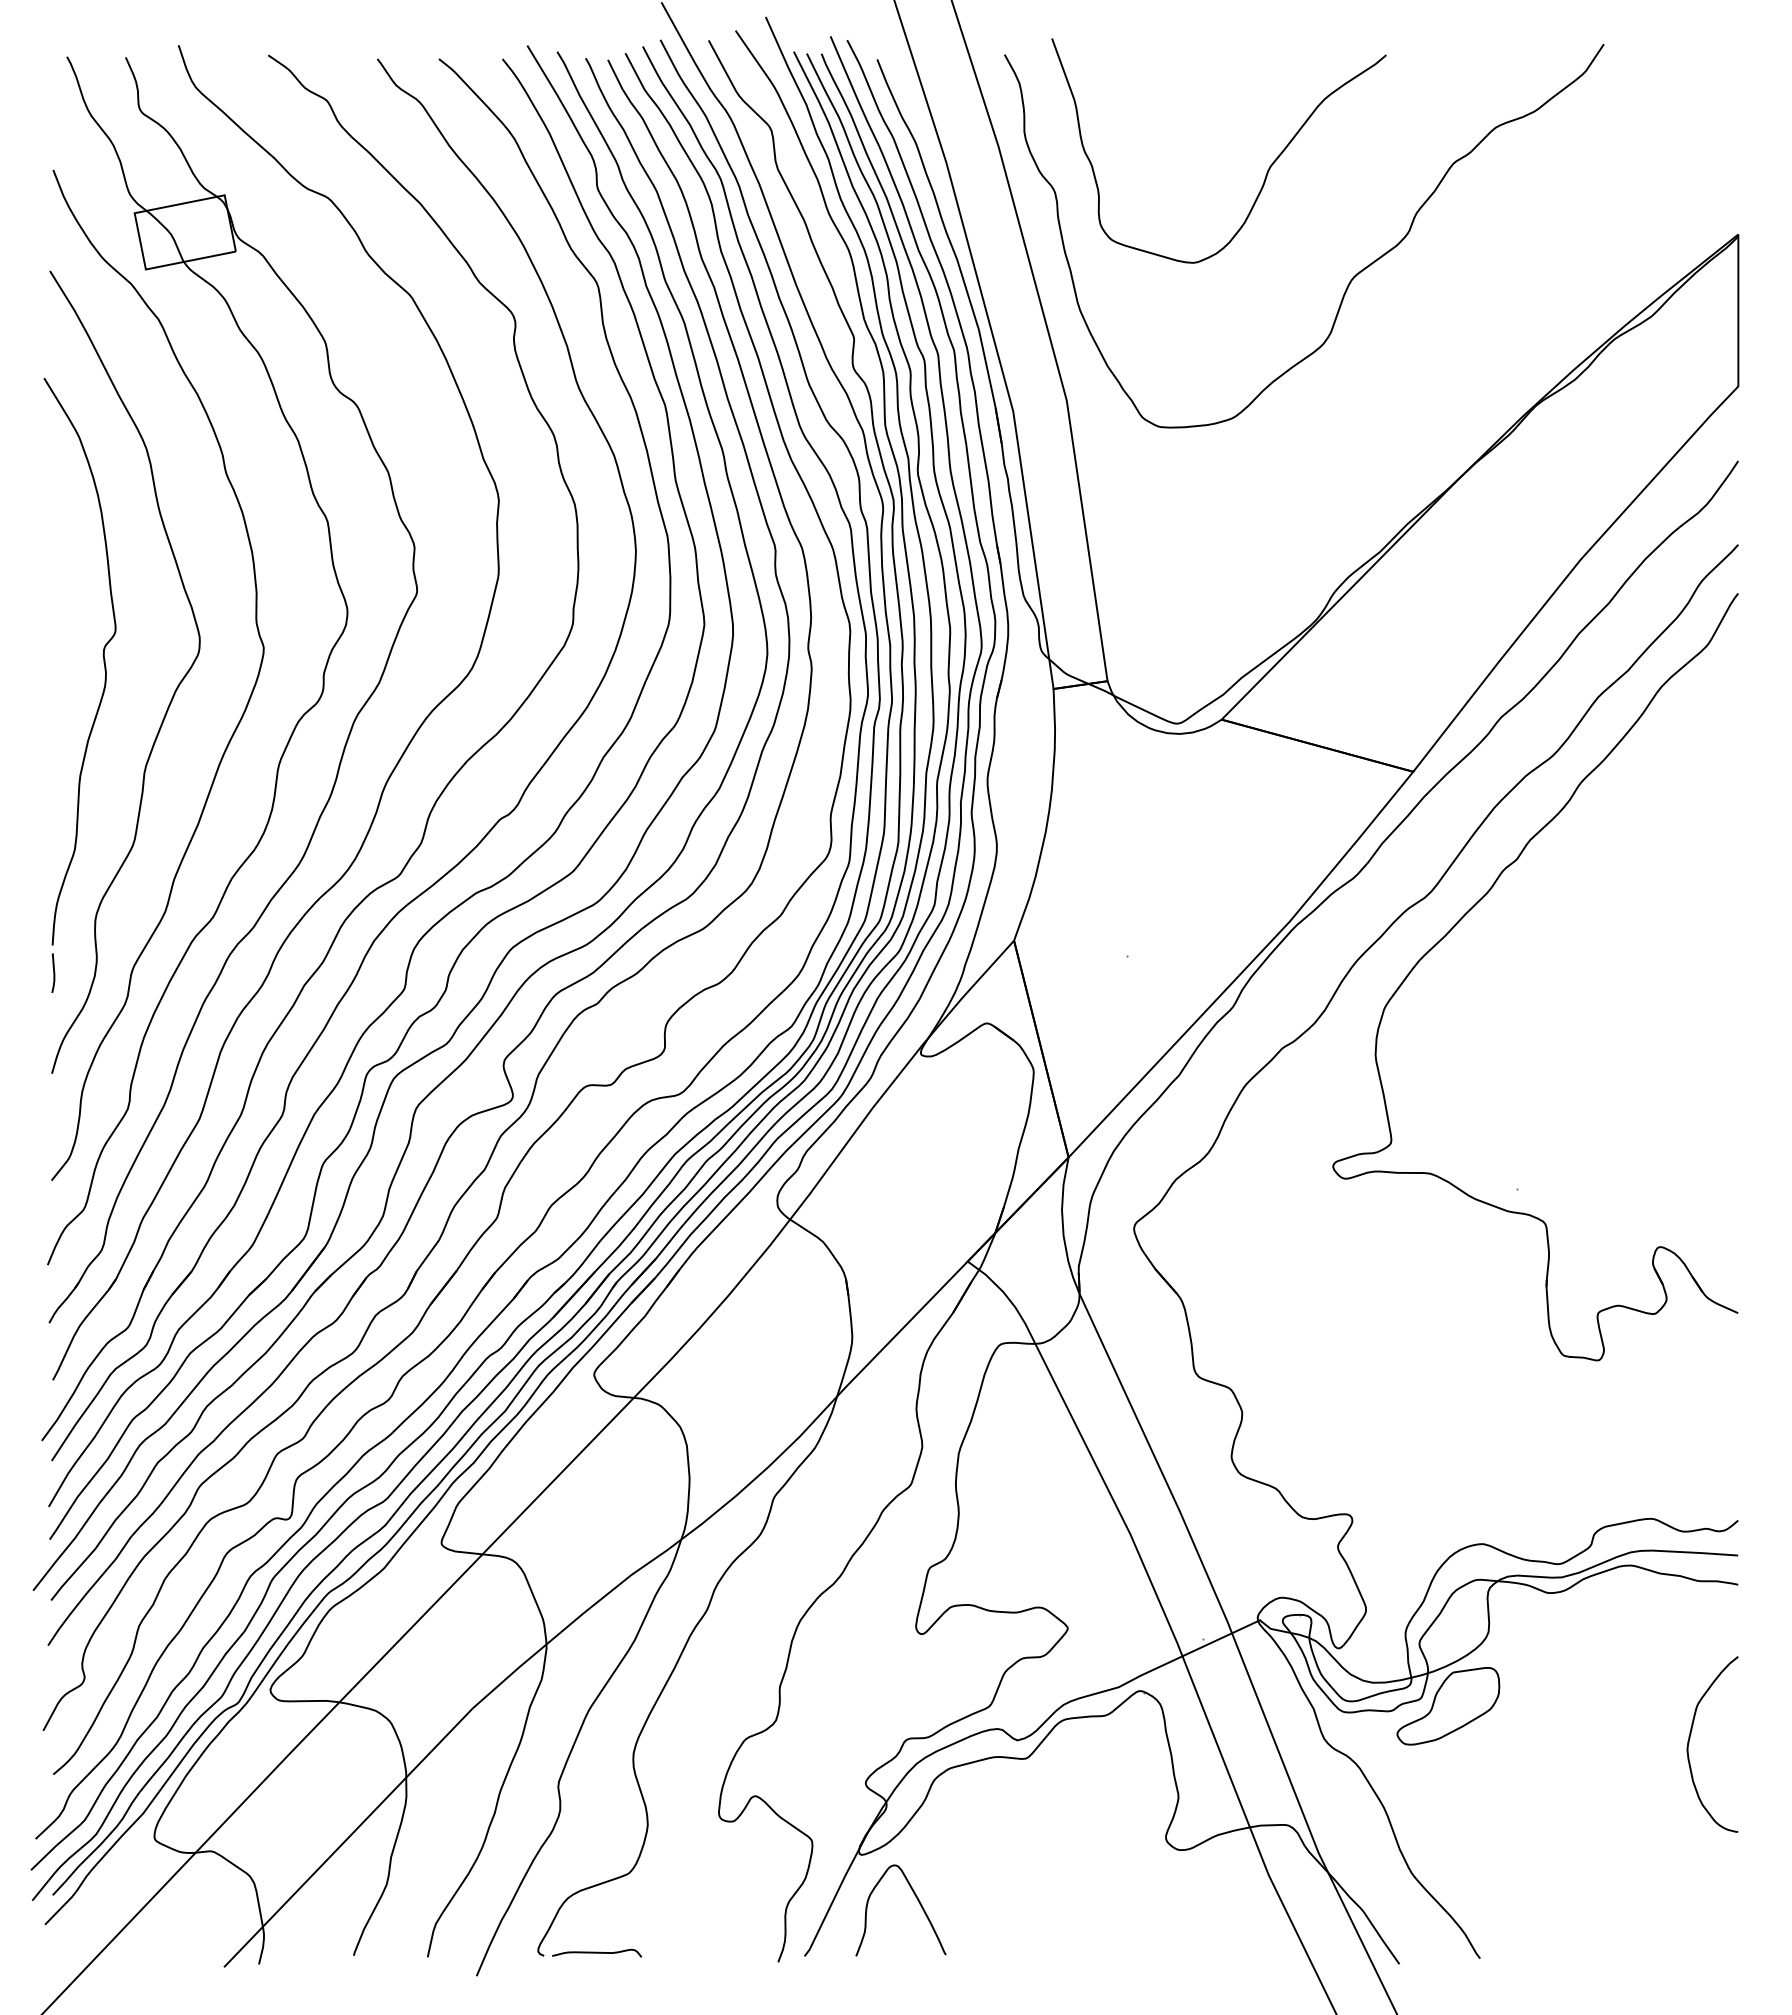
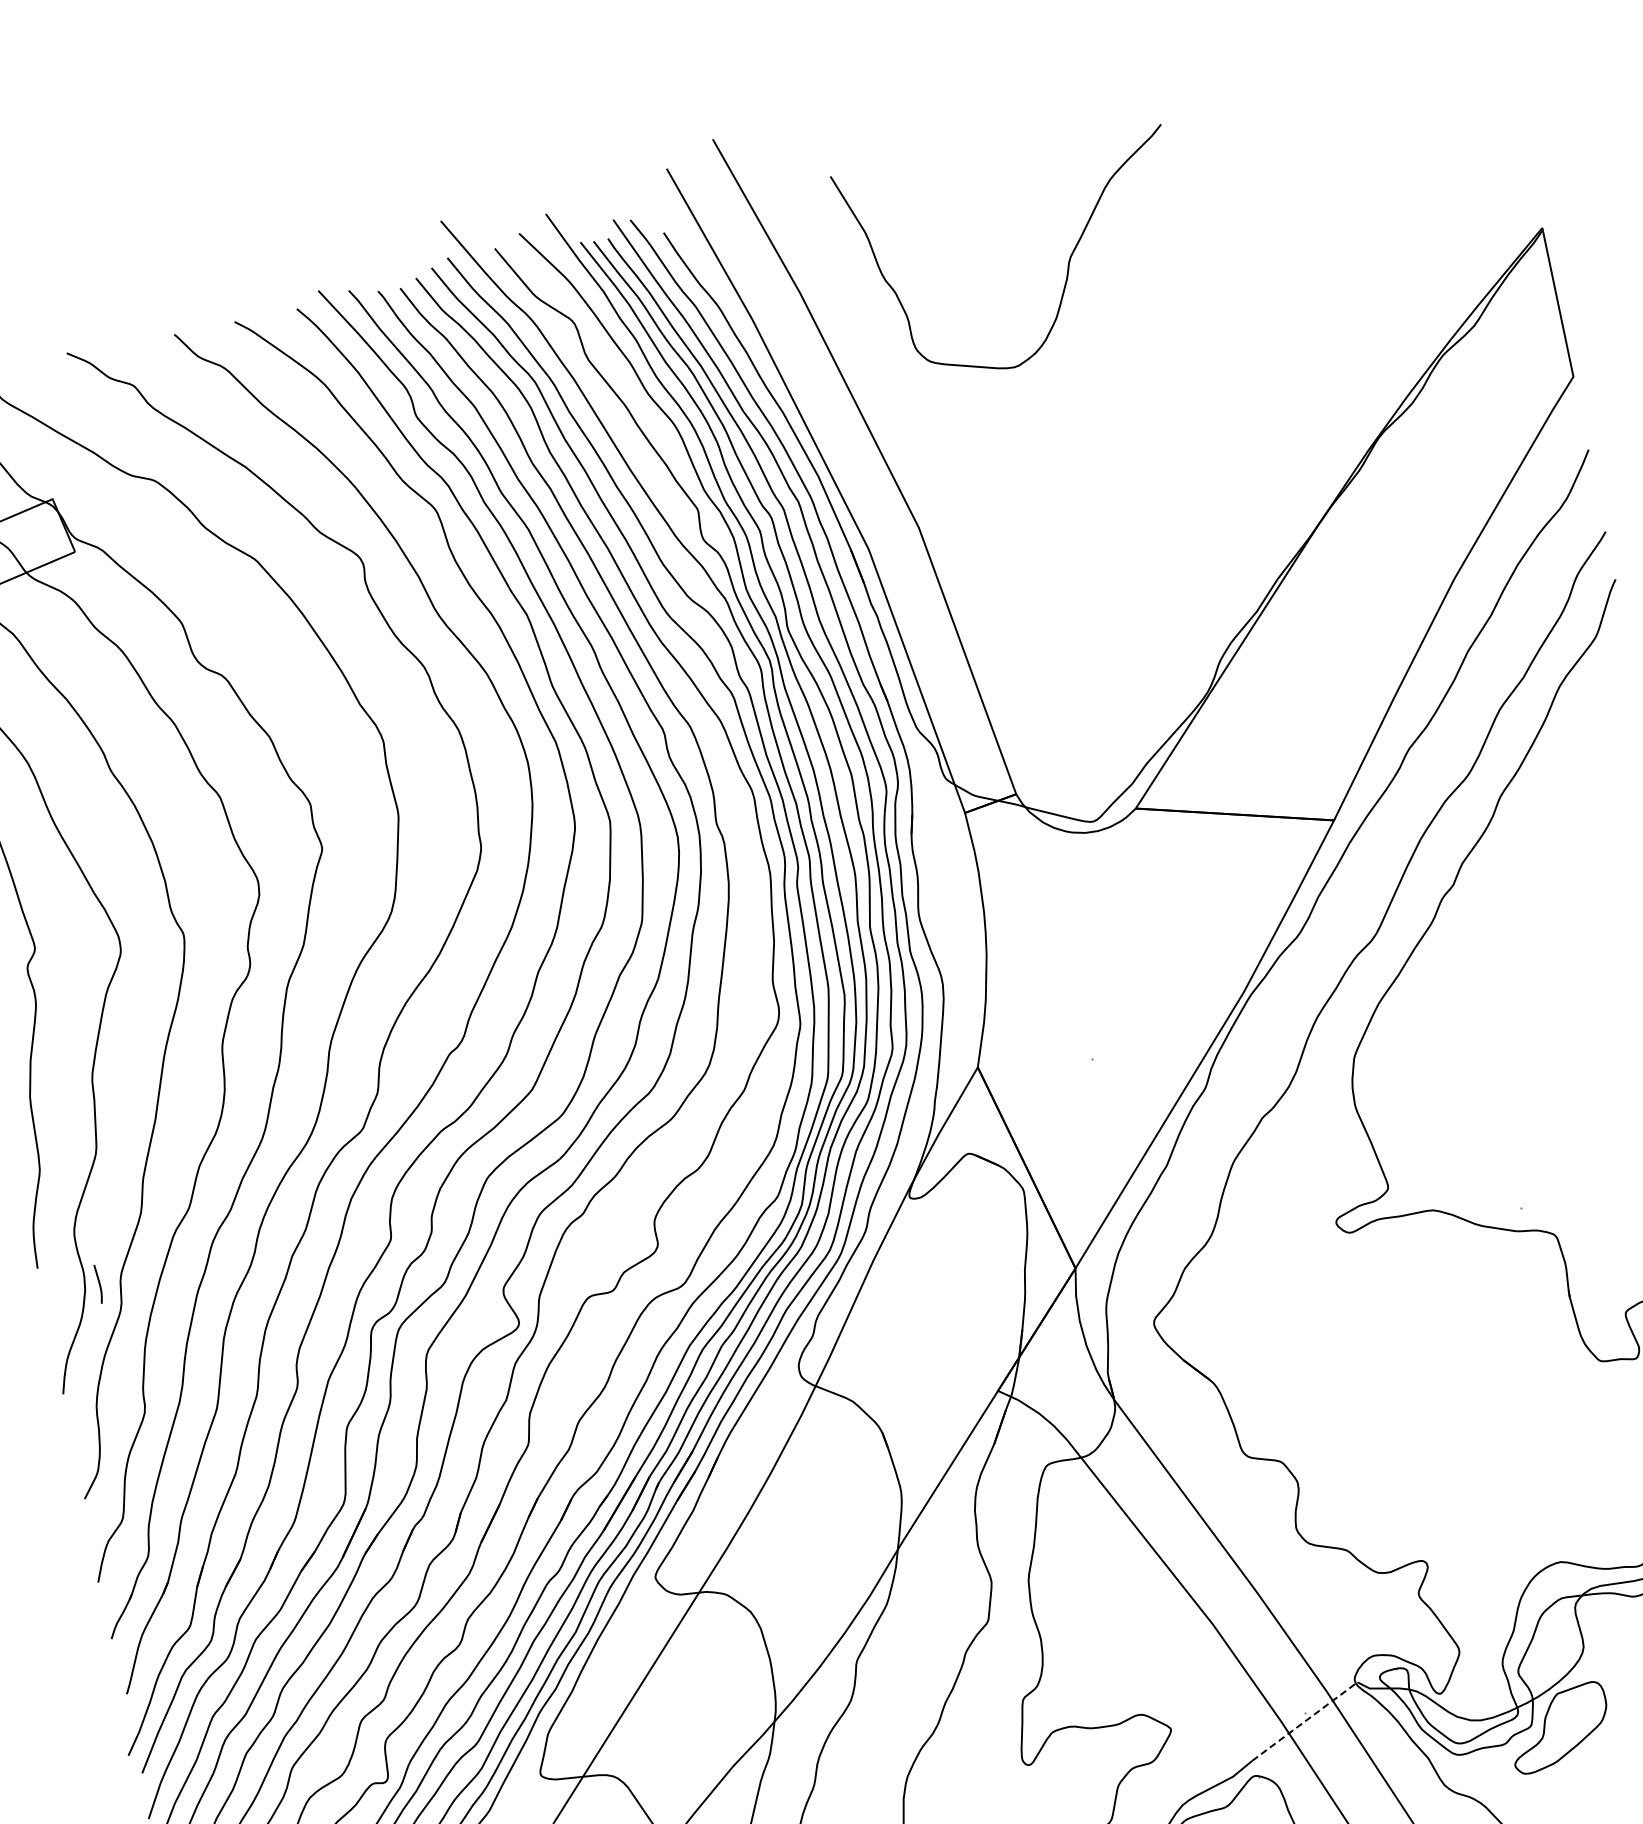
curve: (1351, 278) -> (1172, 350), removed
line: (53, 972) -> (98, 1283), moved
line: (1200, 1647) -> (1304, 1721), solid -> dashed

